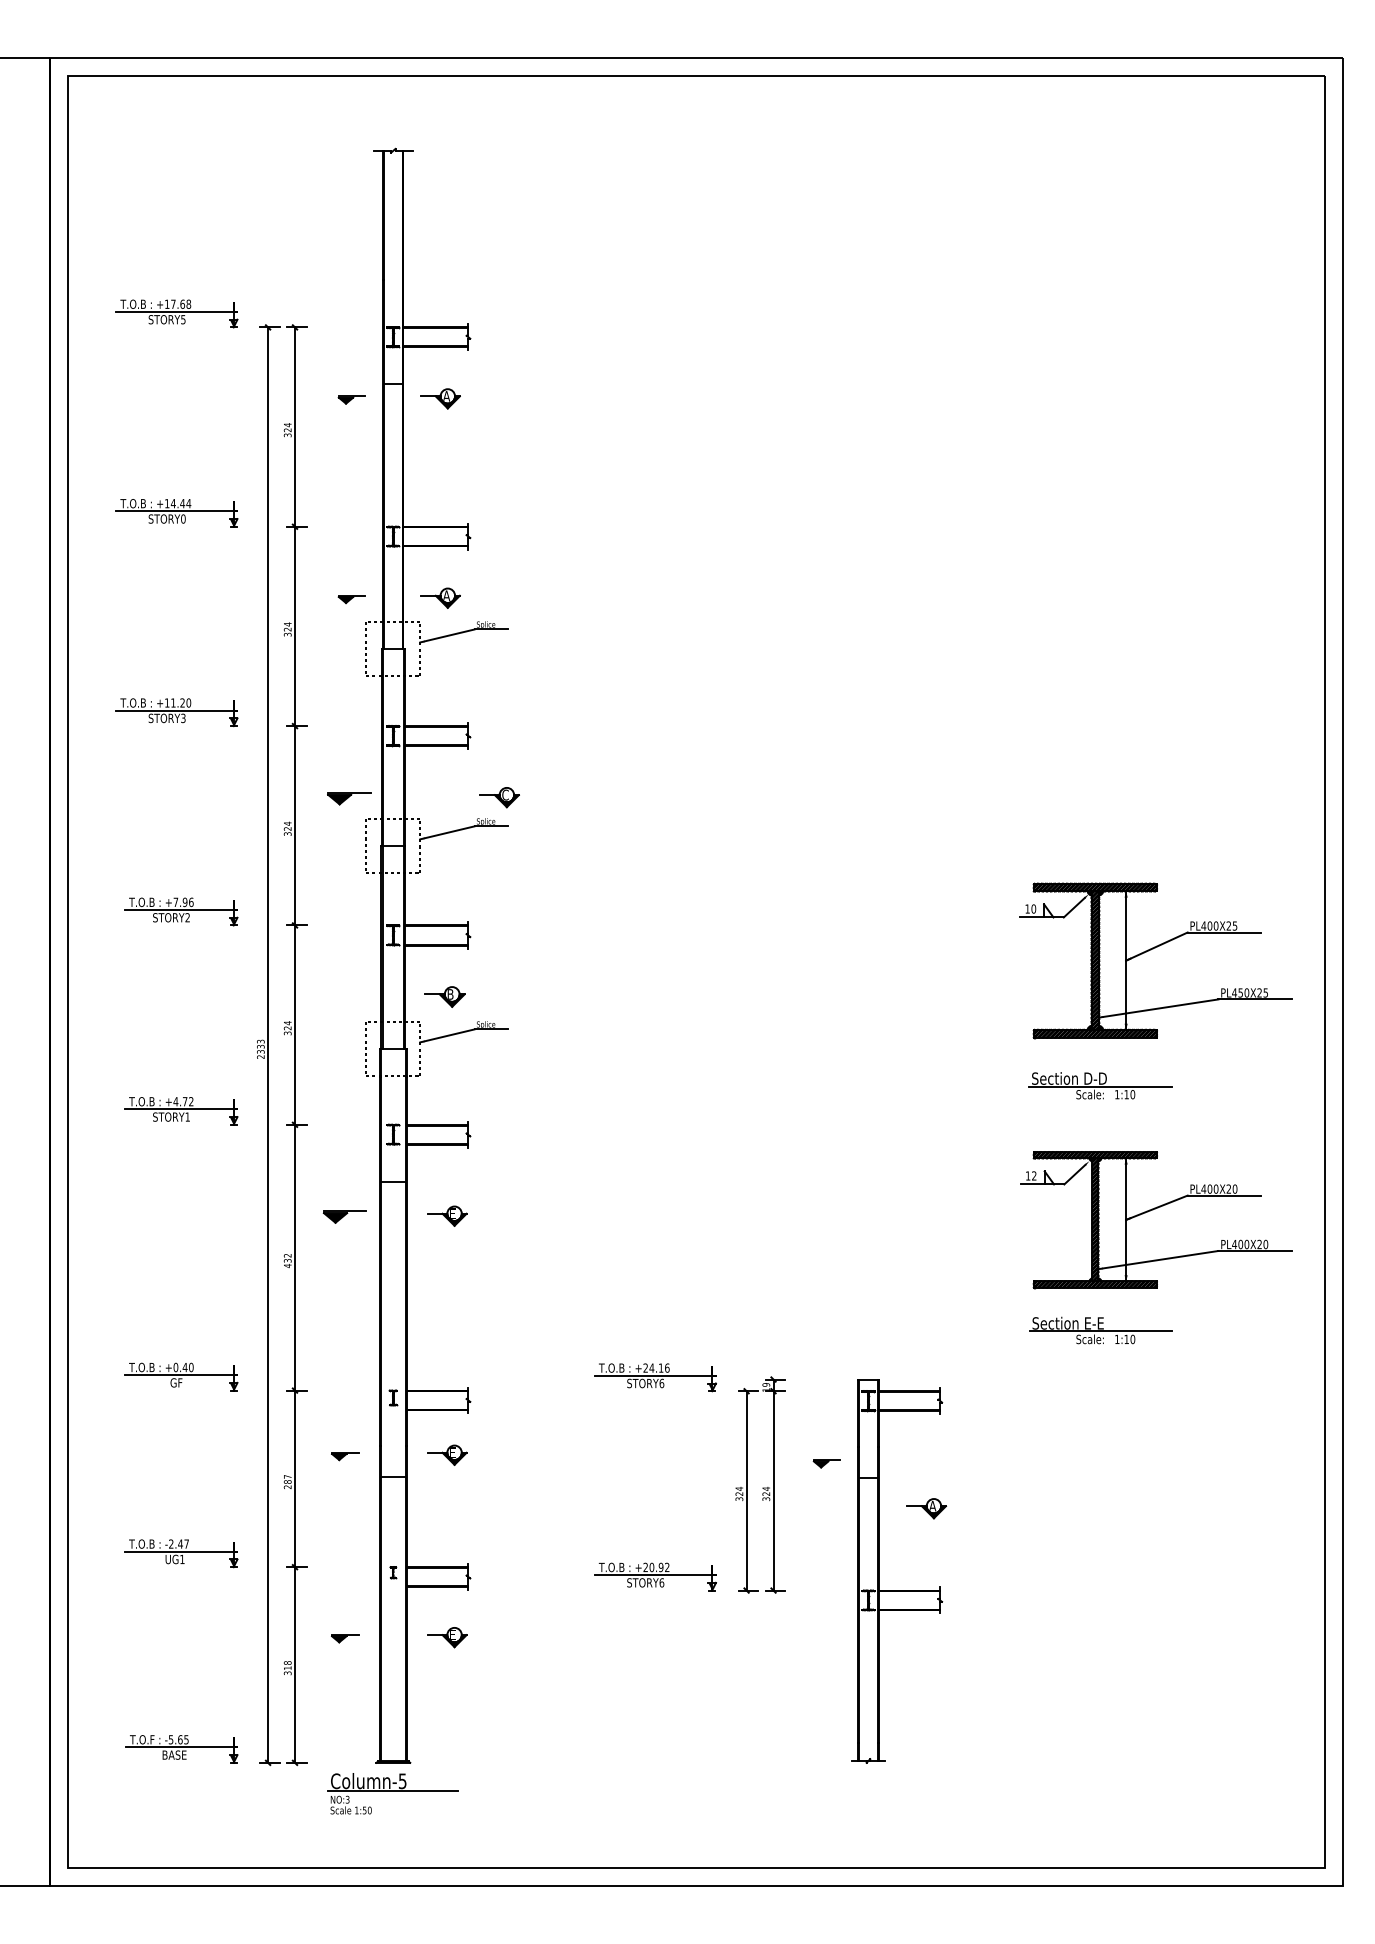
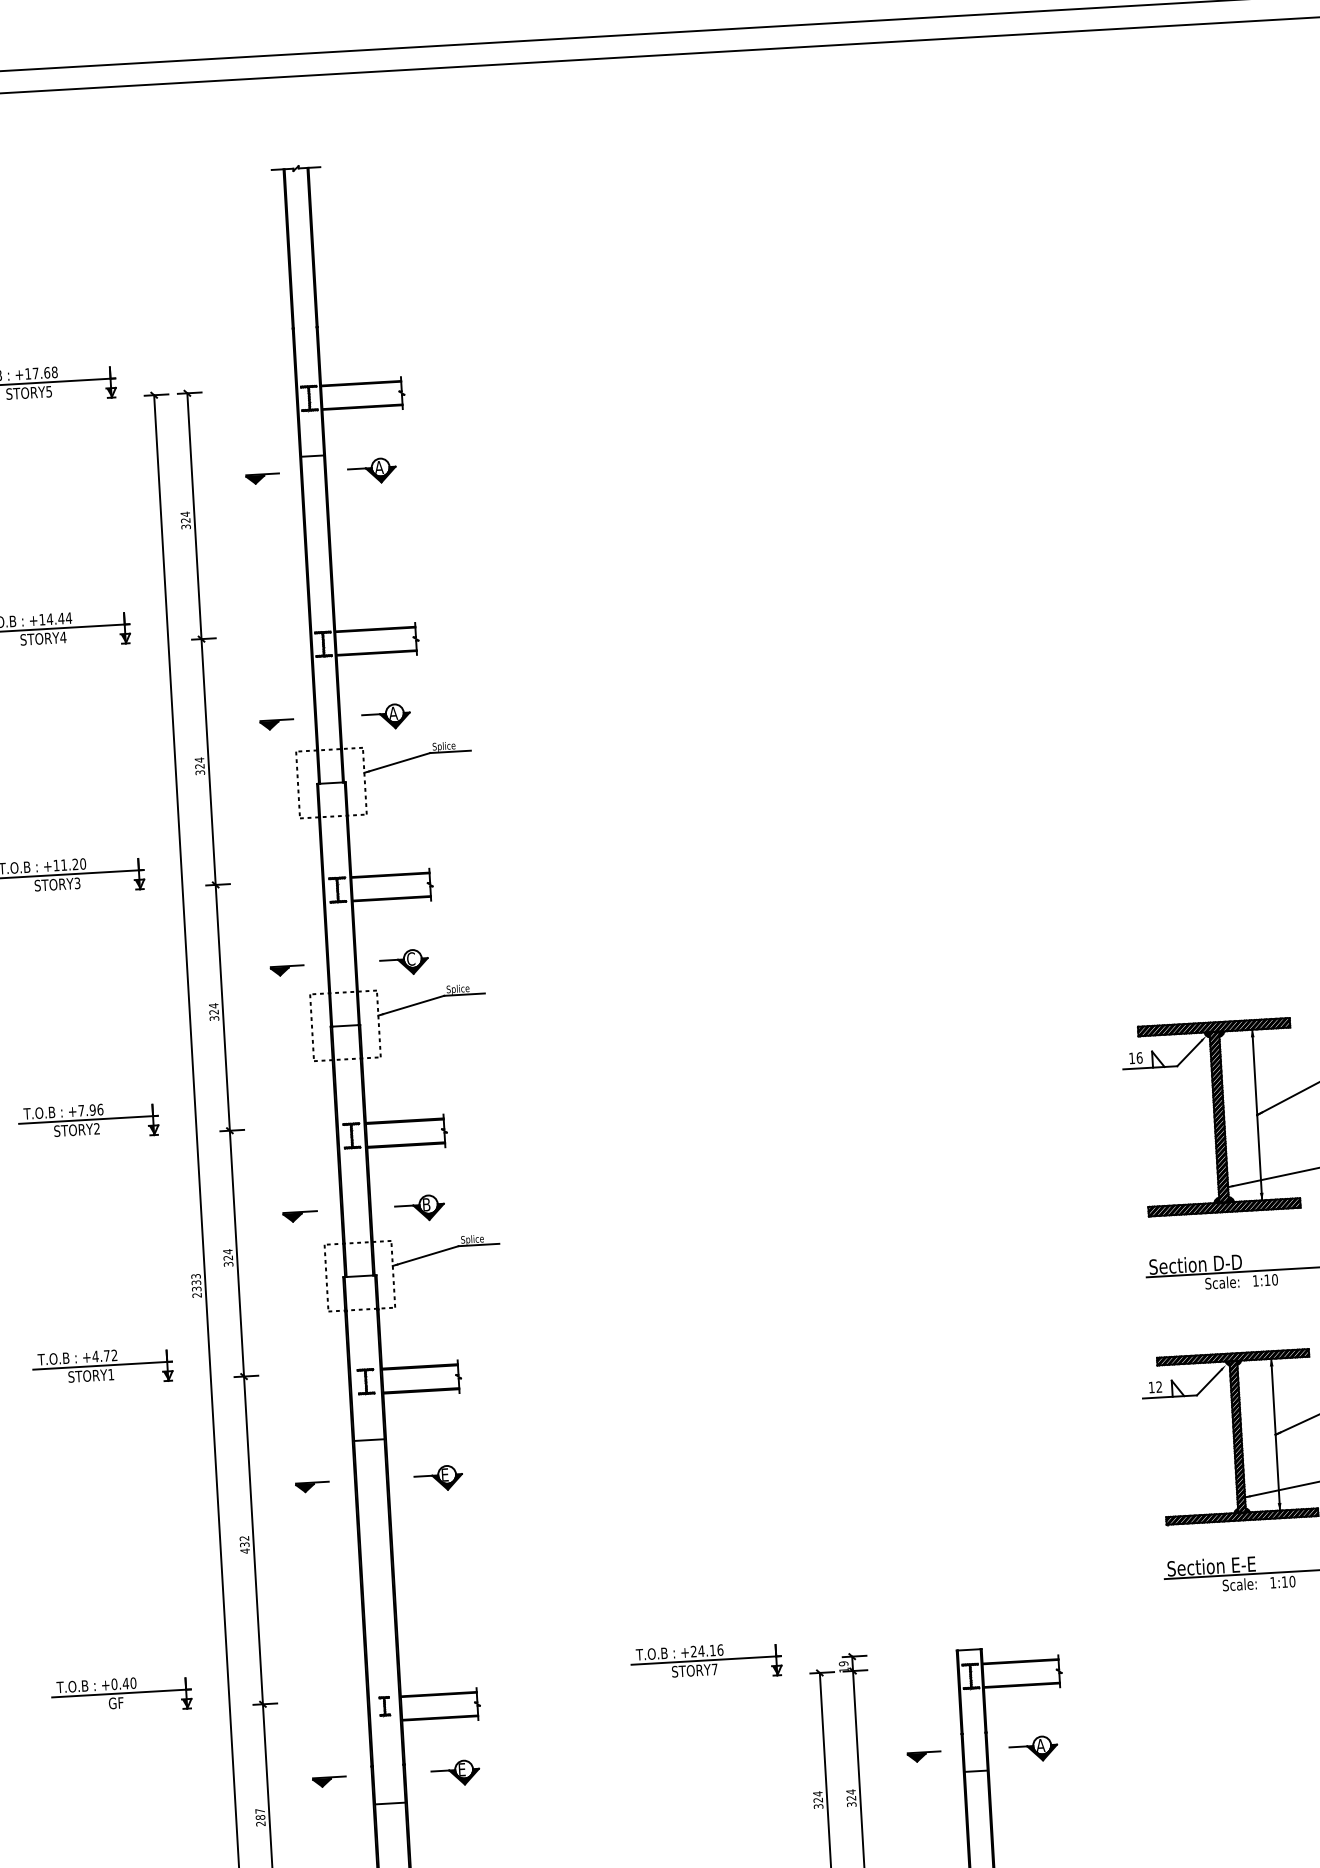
text: (182, 518) -> (62, 636), STORY0 -> STORY4
part: (499, 797) -> (403, 962), moved
part: (348, 798) -> (286, 970), size x0.62
text: (1033, 908) -> (1139, 1057), 10 -> 16
part: (347, 998) -> (299, 1217), added
part: (345, 1217) -> (312, 1487), size x0.62
text: (661, 1383) -> (714, 1669), STORY6 -> STORY7
part: (926, 1508) -> (1033, 1748), moved

